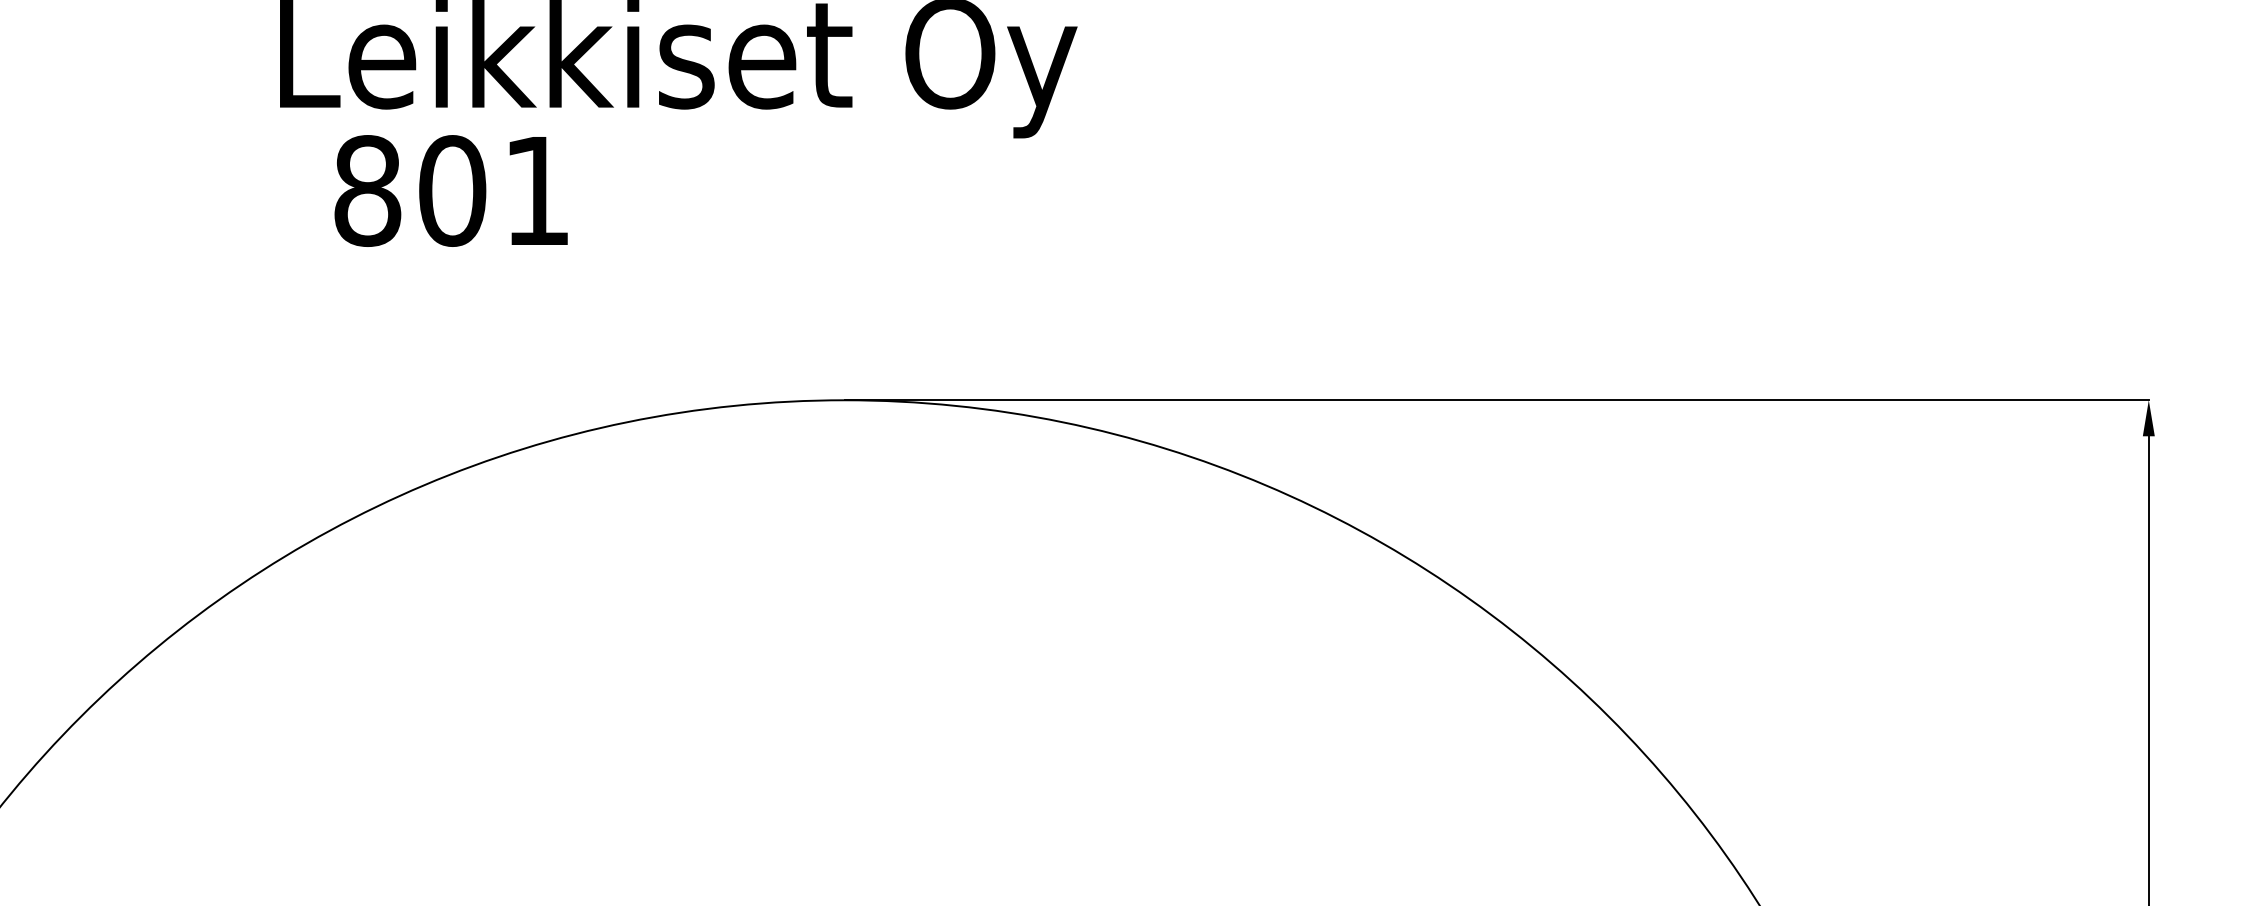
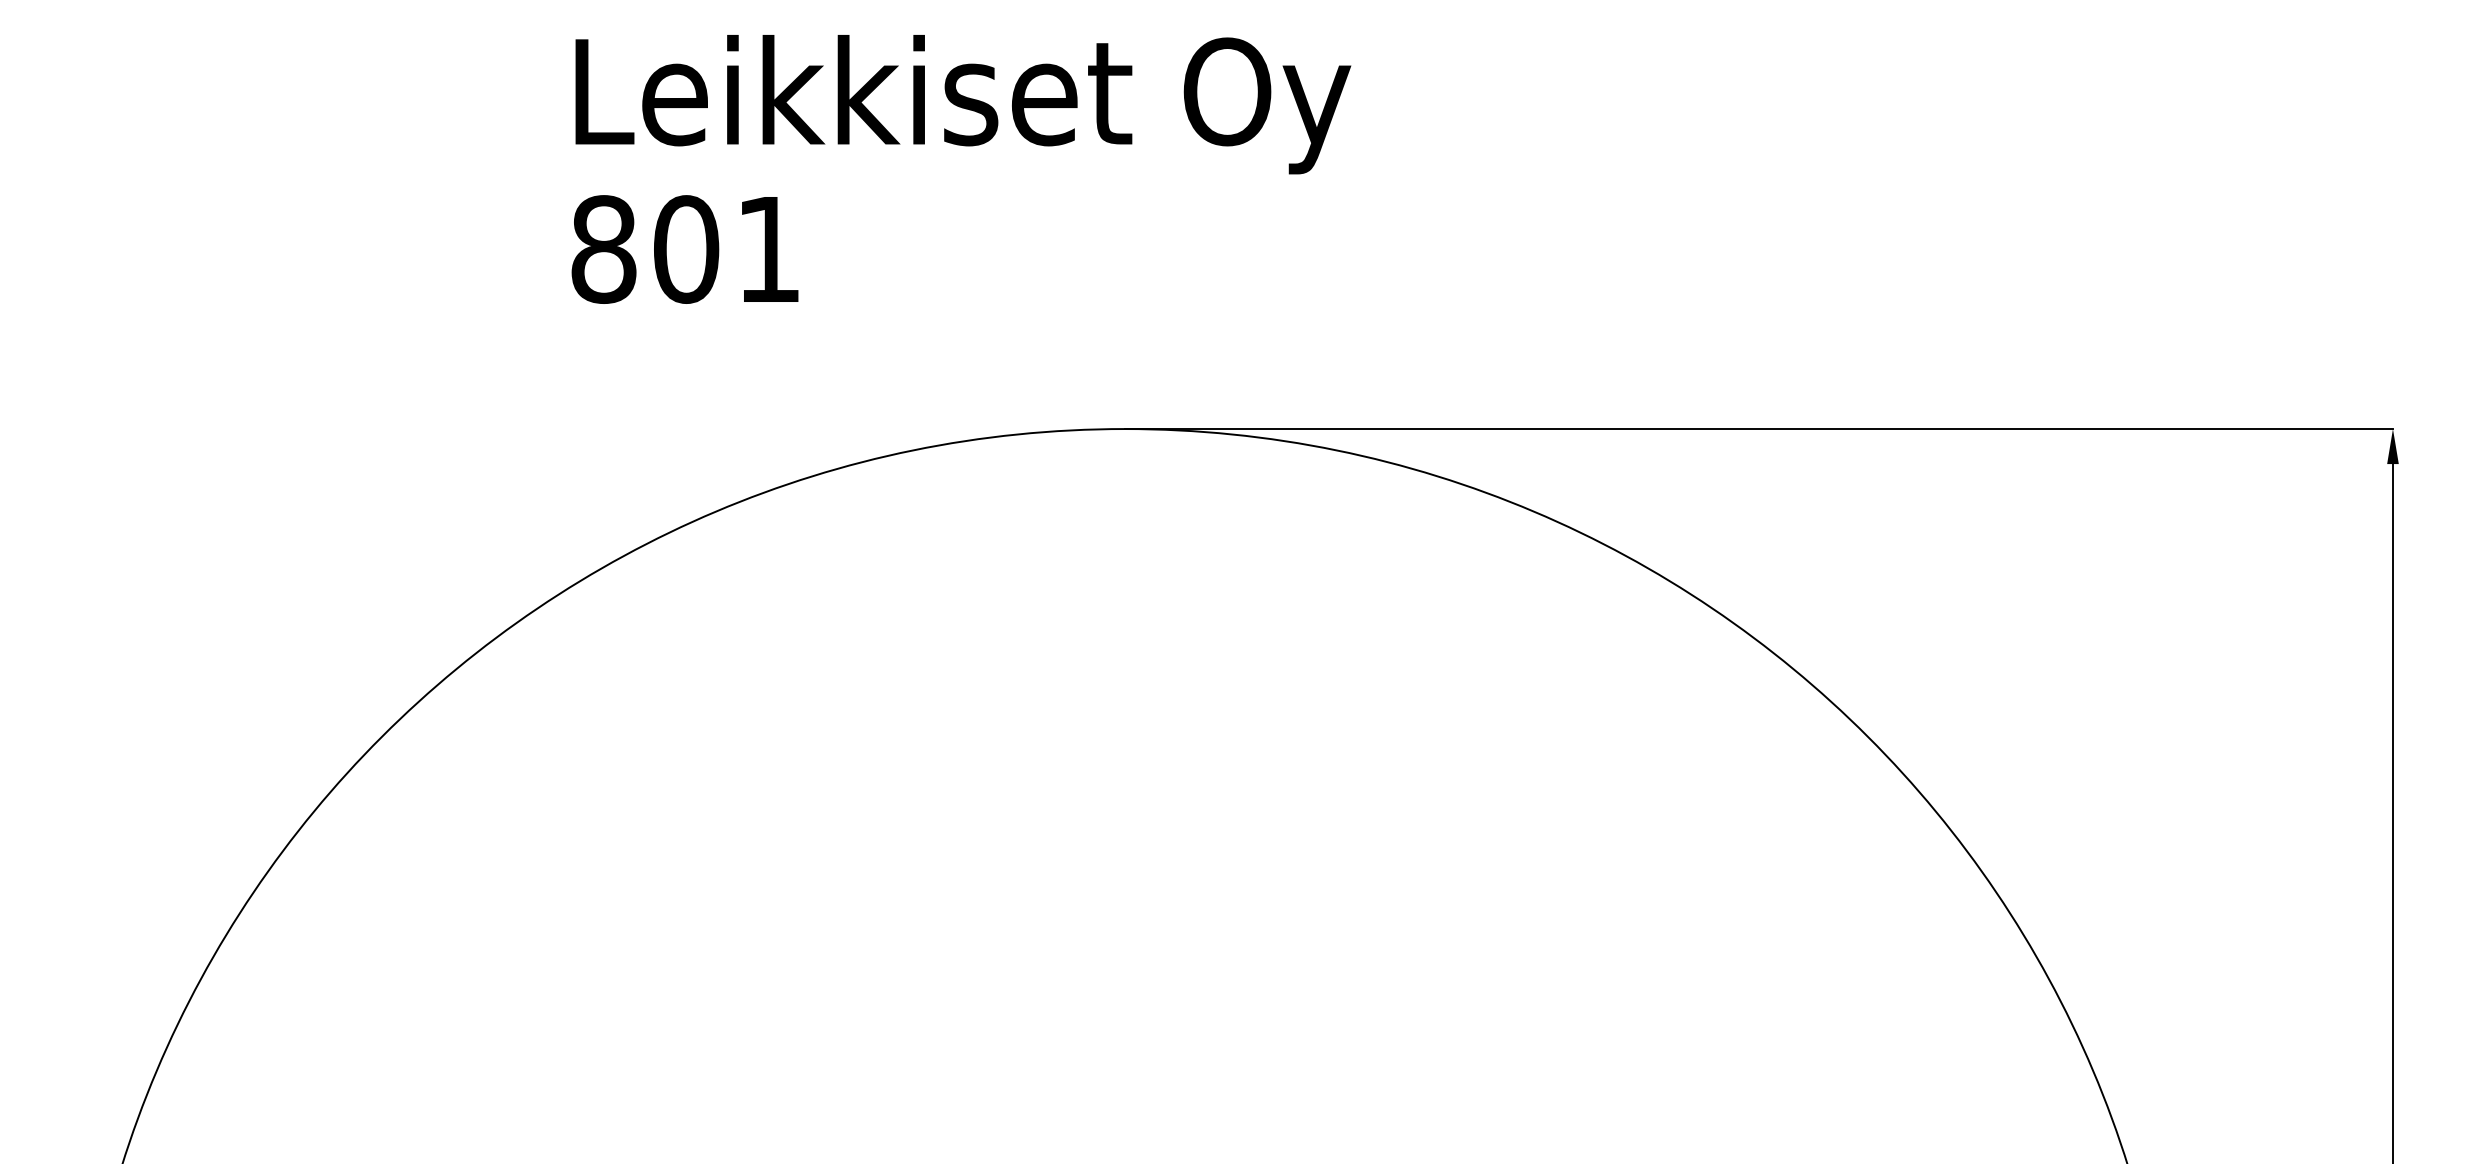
text: (450, 190) -> (684, 249), moved

